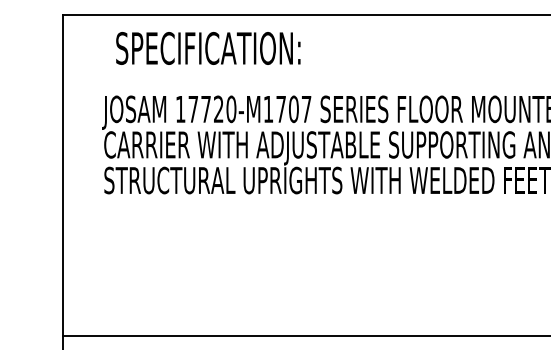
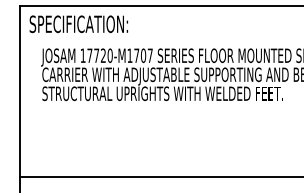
text: (207, 48) -> (78, 24), moved

